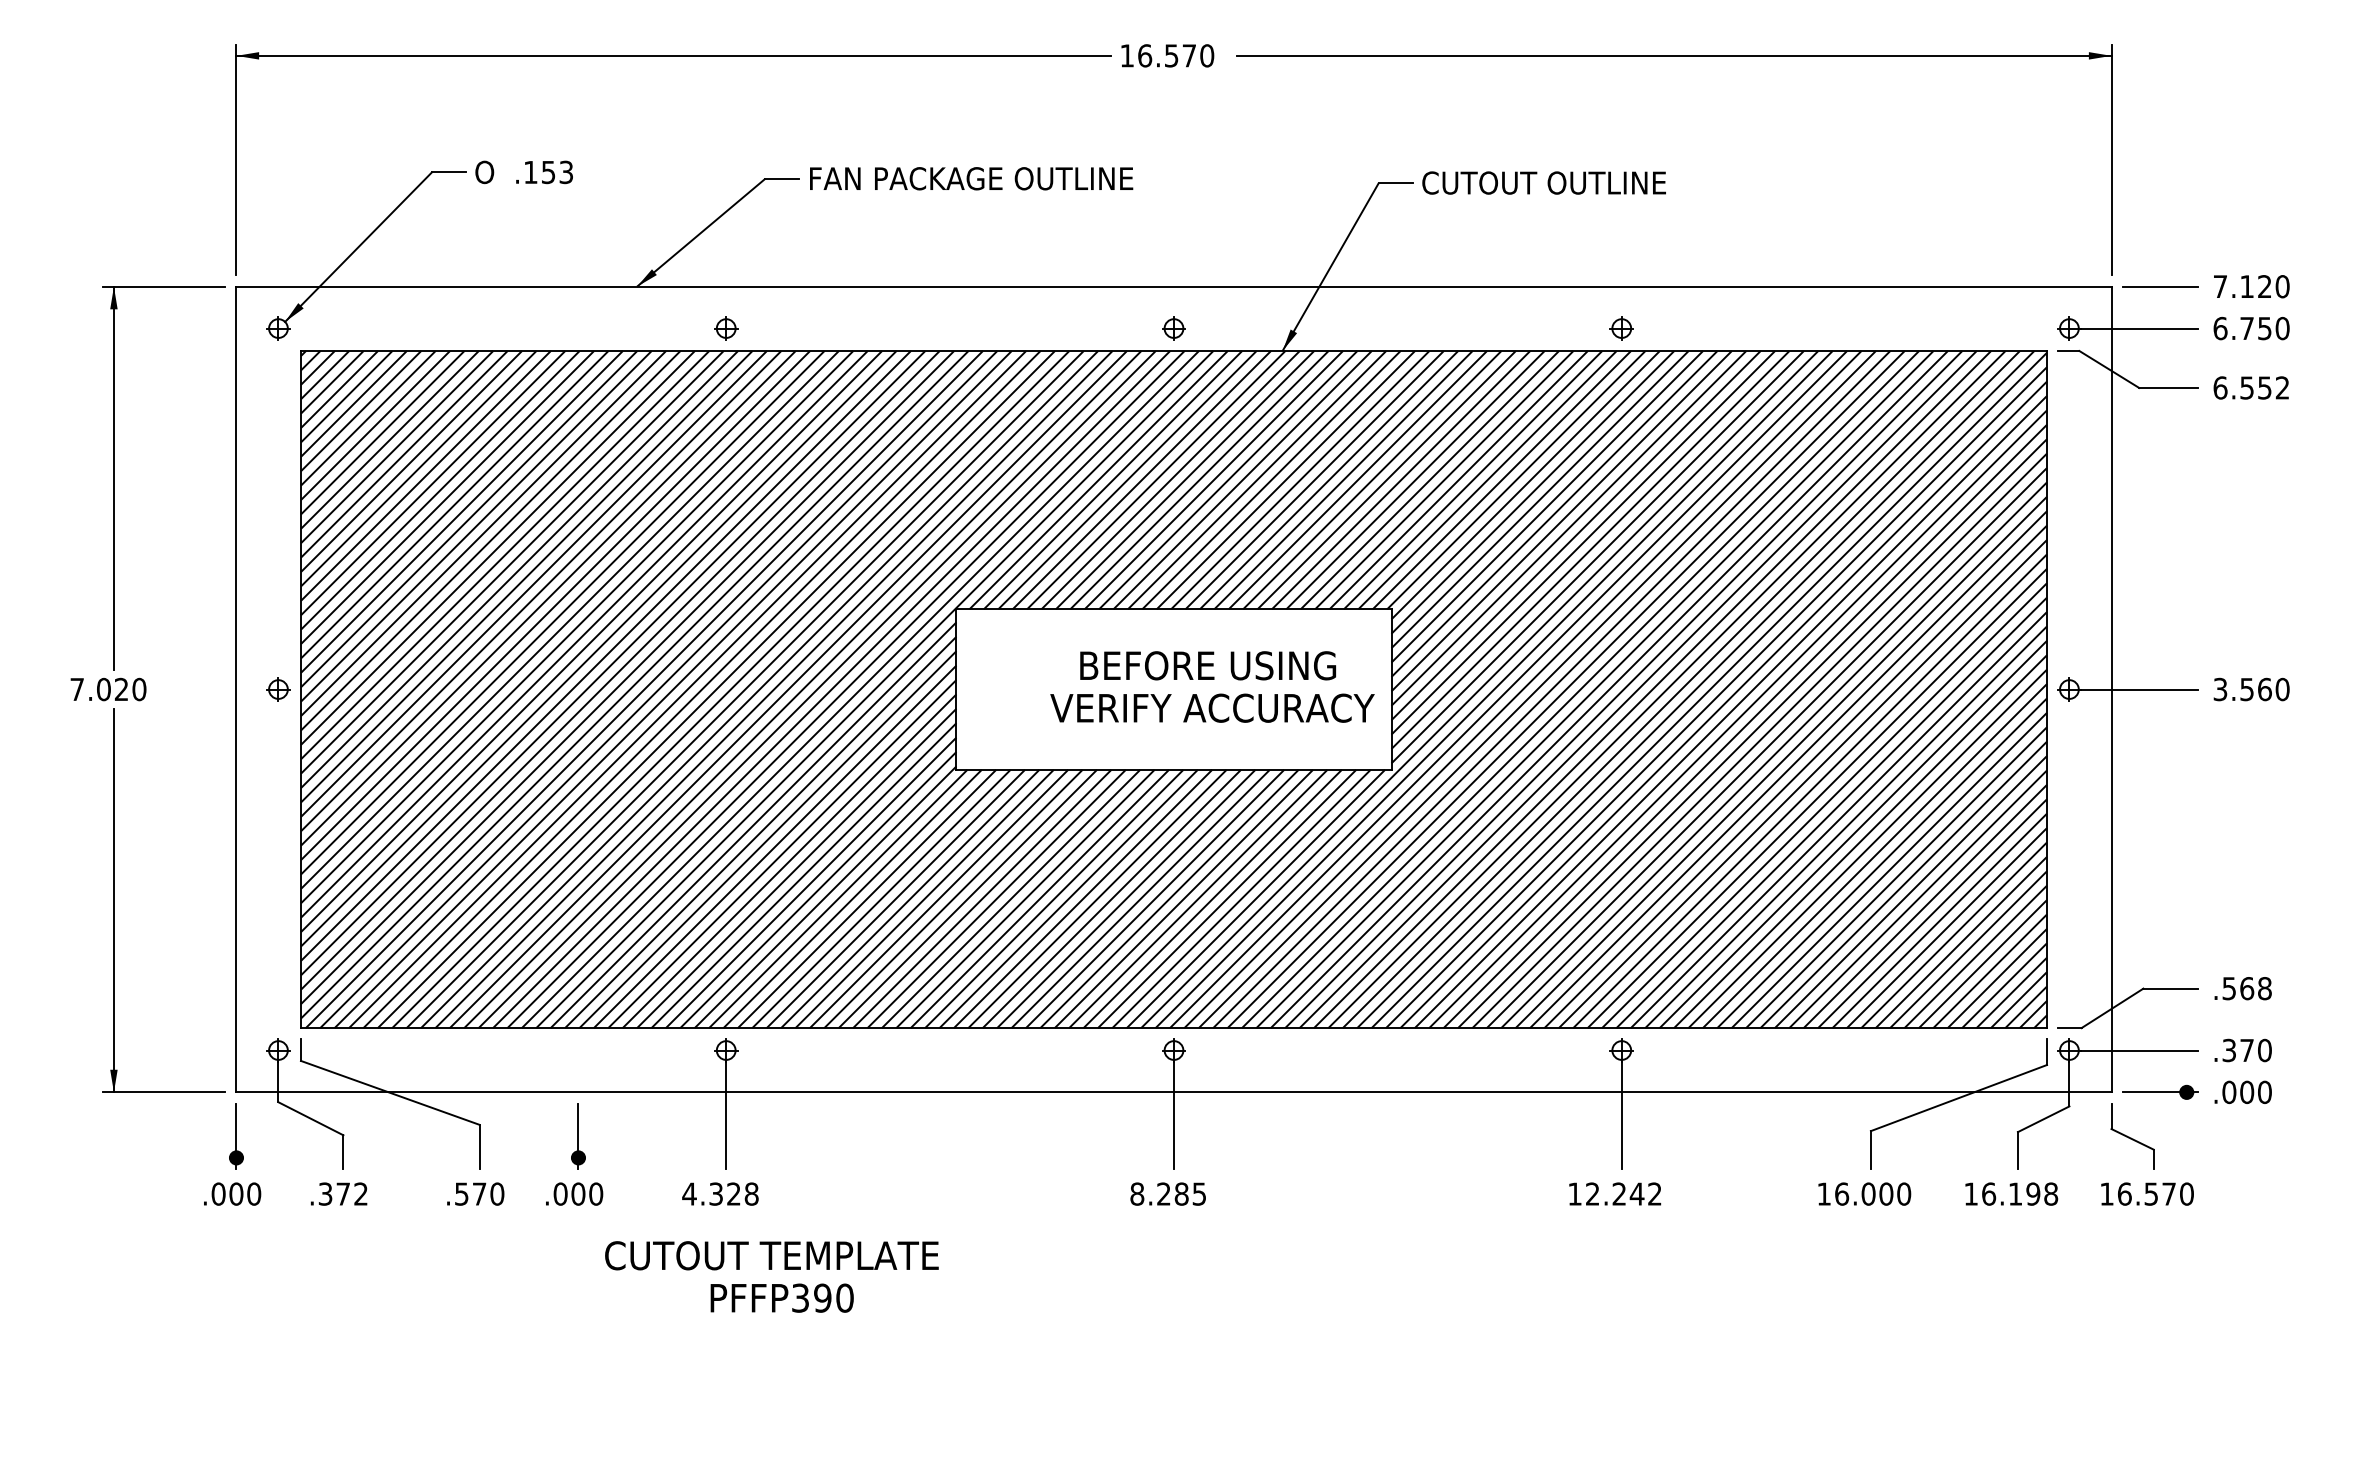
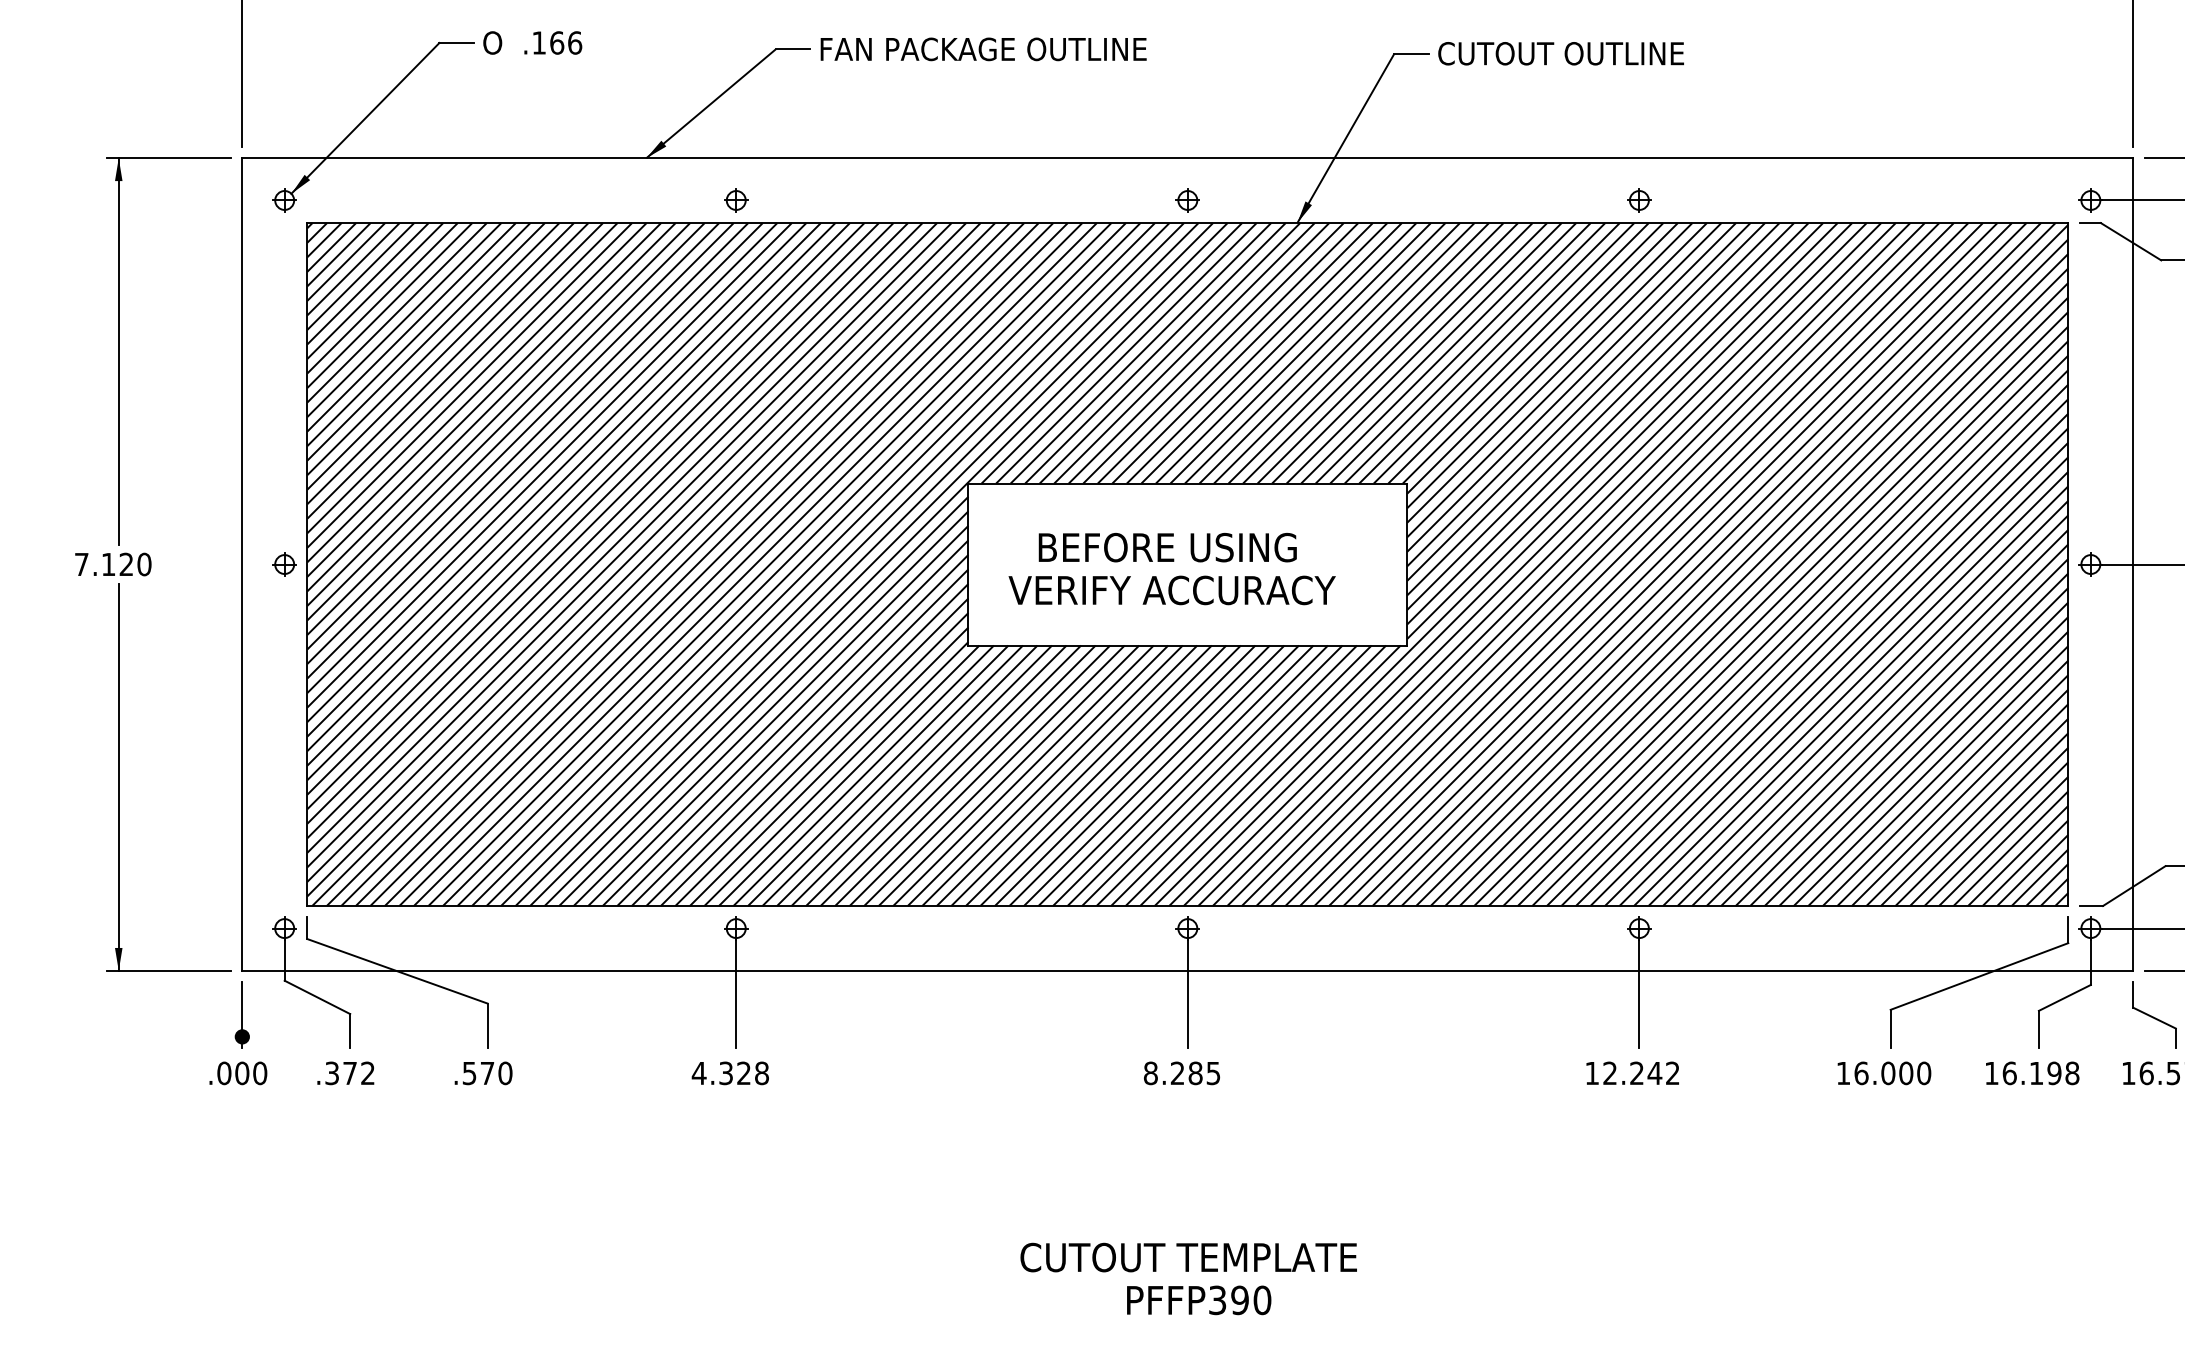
text: (557, 172) -> (566, 43), .153 -> .166
text: (1212, 686) -> (1172, 568), moved
text: (103, 689) -> (108, 564), 7.020 -> 7.120
part: (574, 1154) -> (583, 1033), removed
text: (771, 1276) -> (1188, 1278), moved

